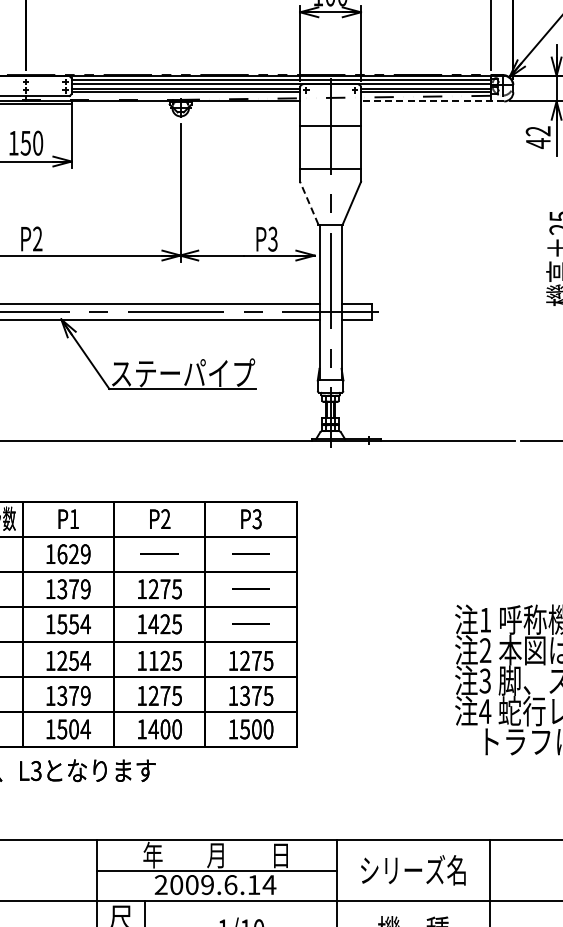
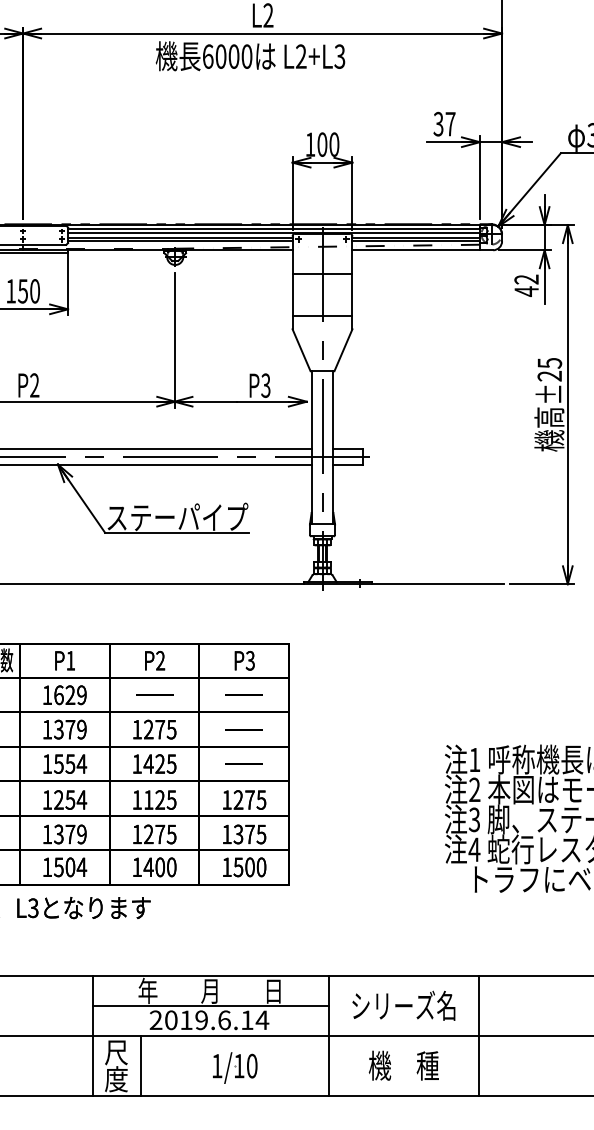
line: (432, 101) -> (422, 250), dashed -> solid
line: (309, 203) -> (301, 350), dashed -> solid
text: (192, 885) -> (186, 1020), 2009.6.14 -> 2019.6.14

